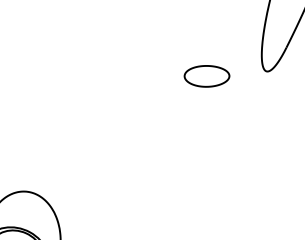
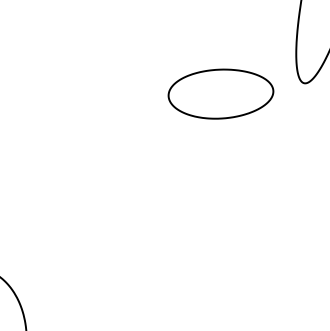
part: (206, 76) -> (220, 94), size x1.67

